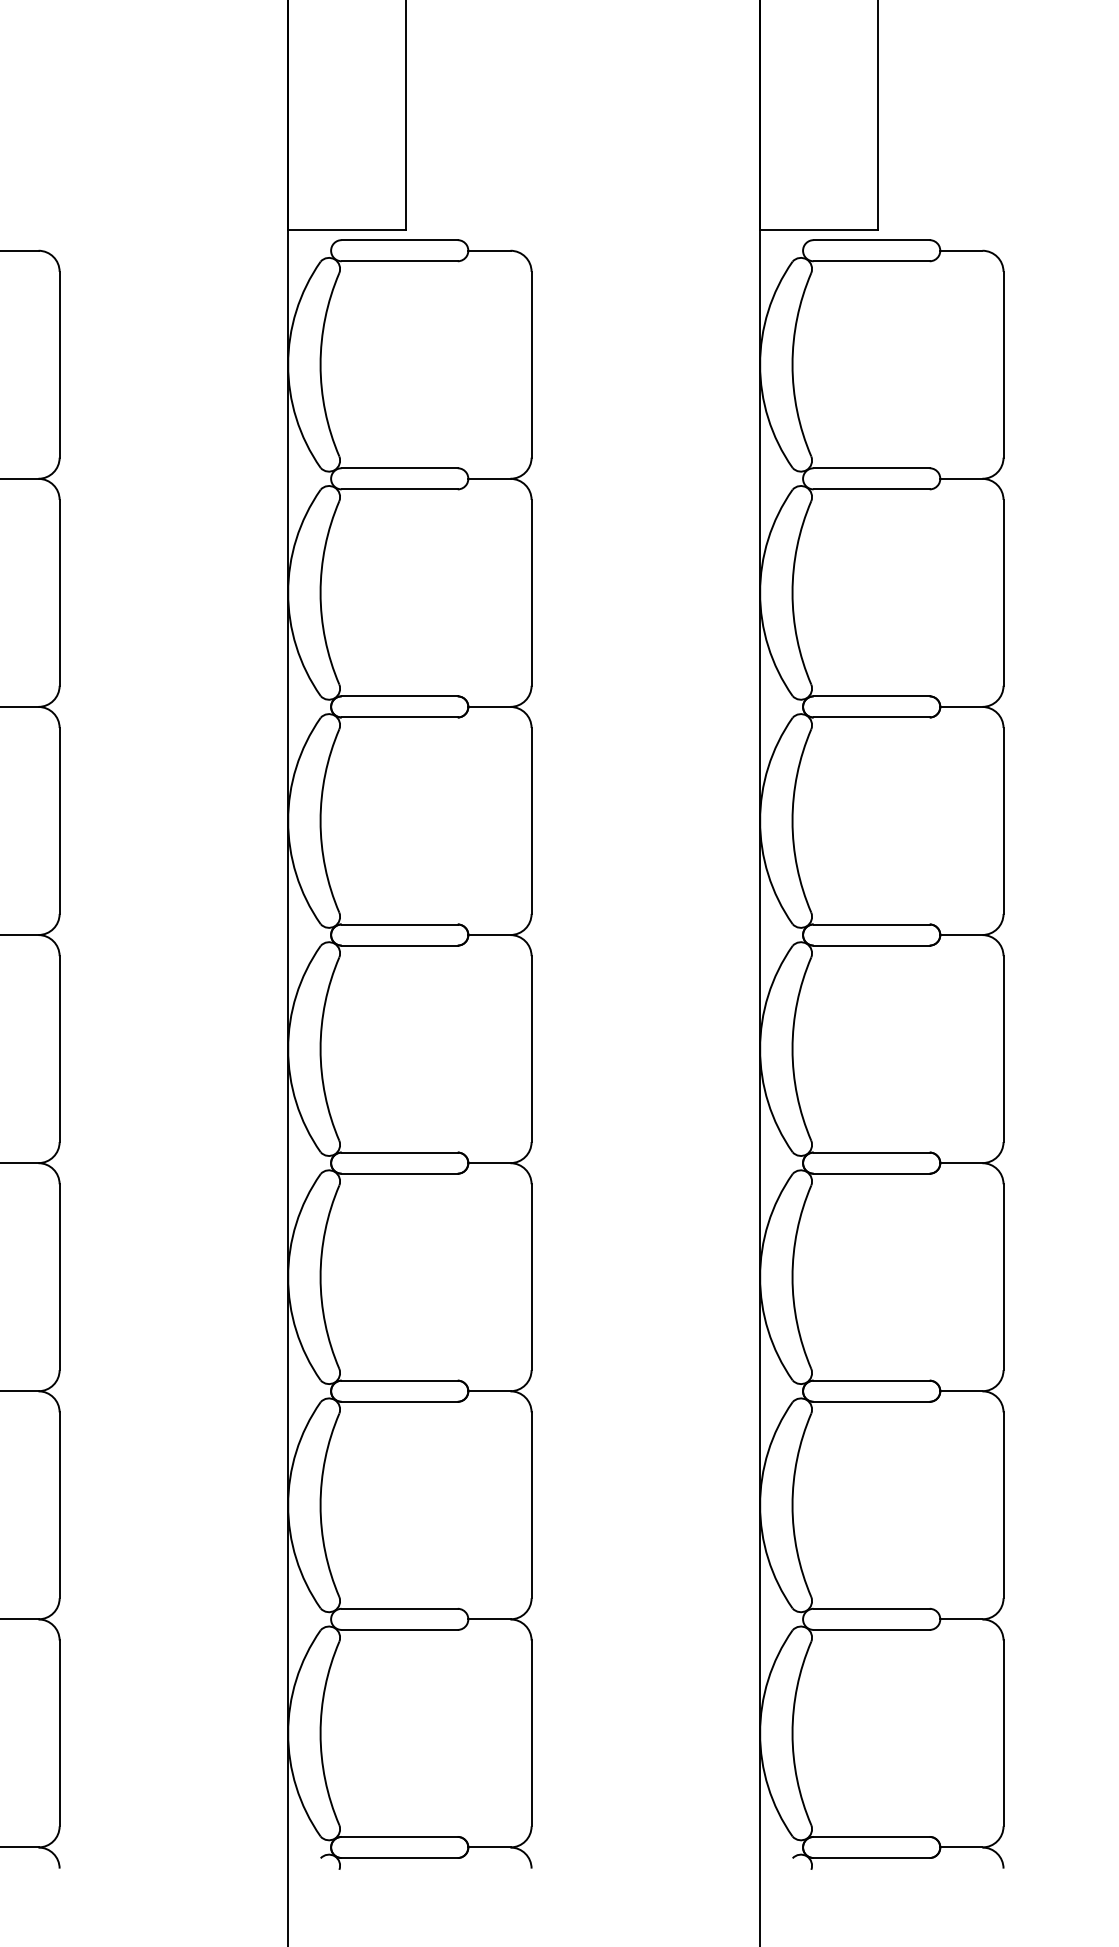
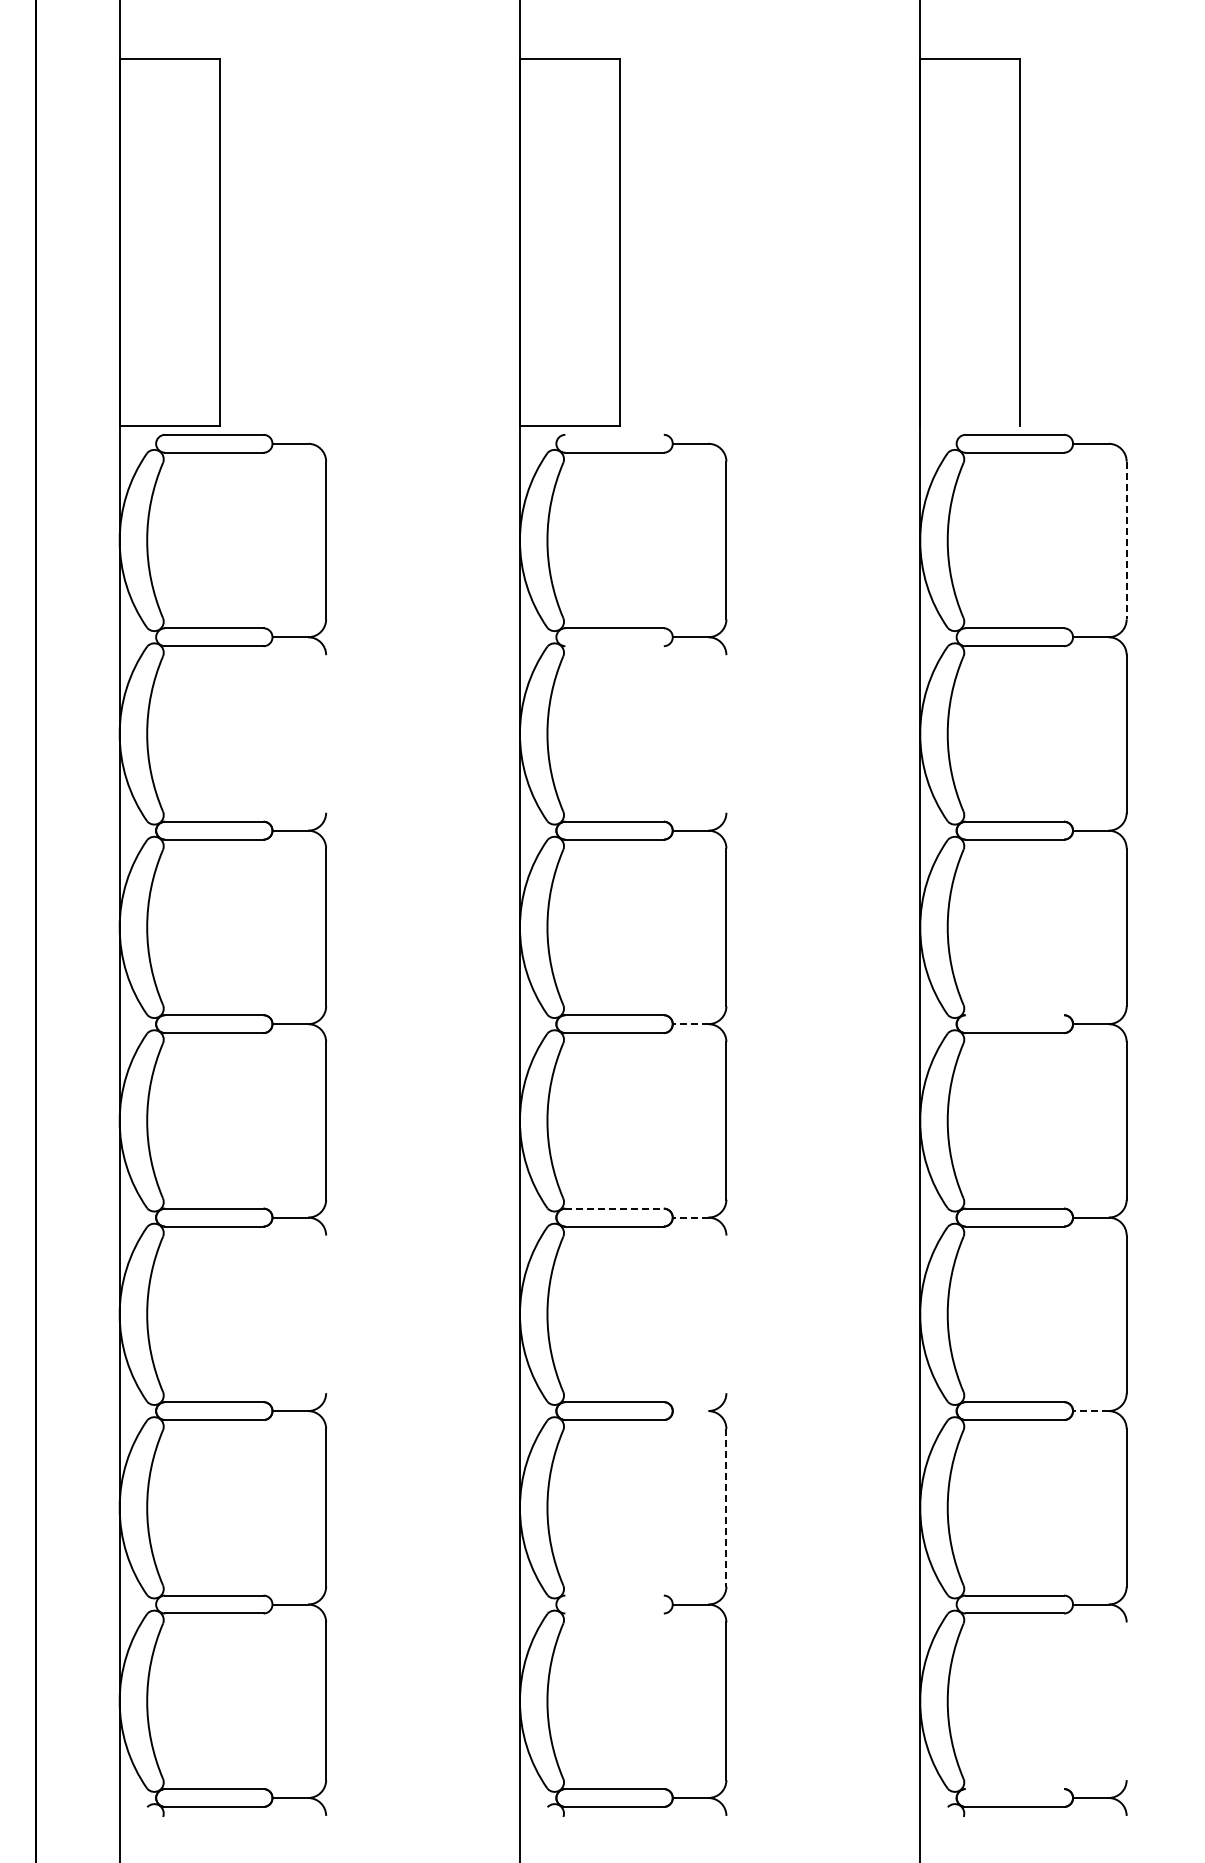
line: (819, 230) -> (970, 426), removed
line: (399, 239) -> (614, 434), removed
line: (1003, 364) -> (1126, 540), solid -> dashed
line: (399, 489) -> (614, 646), removed
line: (60, 592) -> (326, 733), removed
line: (531, 592) -> (726, 733), removed
line: (871, 924) -> (1014, 1015), removed
line: (489, 935) -> (690, 1024), solid -> dashed
line: (400, 1152) -> (615, 1208), solid -> dashed
line: (489, 1163) -> (690, 1217), solid -> dashed
line: (60, 1277) -> (326, 1314), removed
line: (531, 1277) -> (726, 1314), removed
line: (489, 1391) -> (690, 1411), removed
line: (960, 1391) -> (1090, 1411), solid -> dashed
line: (531, 1504) -> (726, 1507), solid -> dashed
line: (399, 1608) -> (614, 1595), removed
line: (399, 1629) -> (614, 1613), removed
line: (1003, 1733) -> (1126, 1701), removed
line: (871, 1837) -> (1014, 1789), removed

